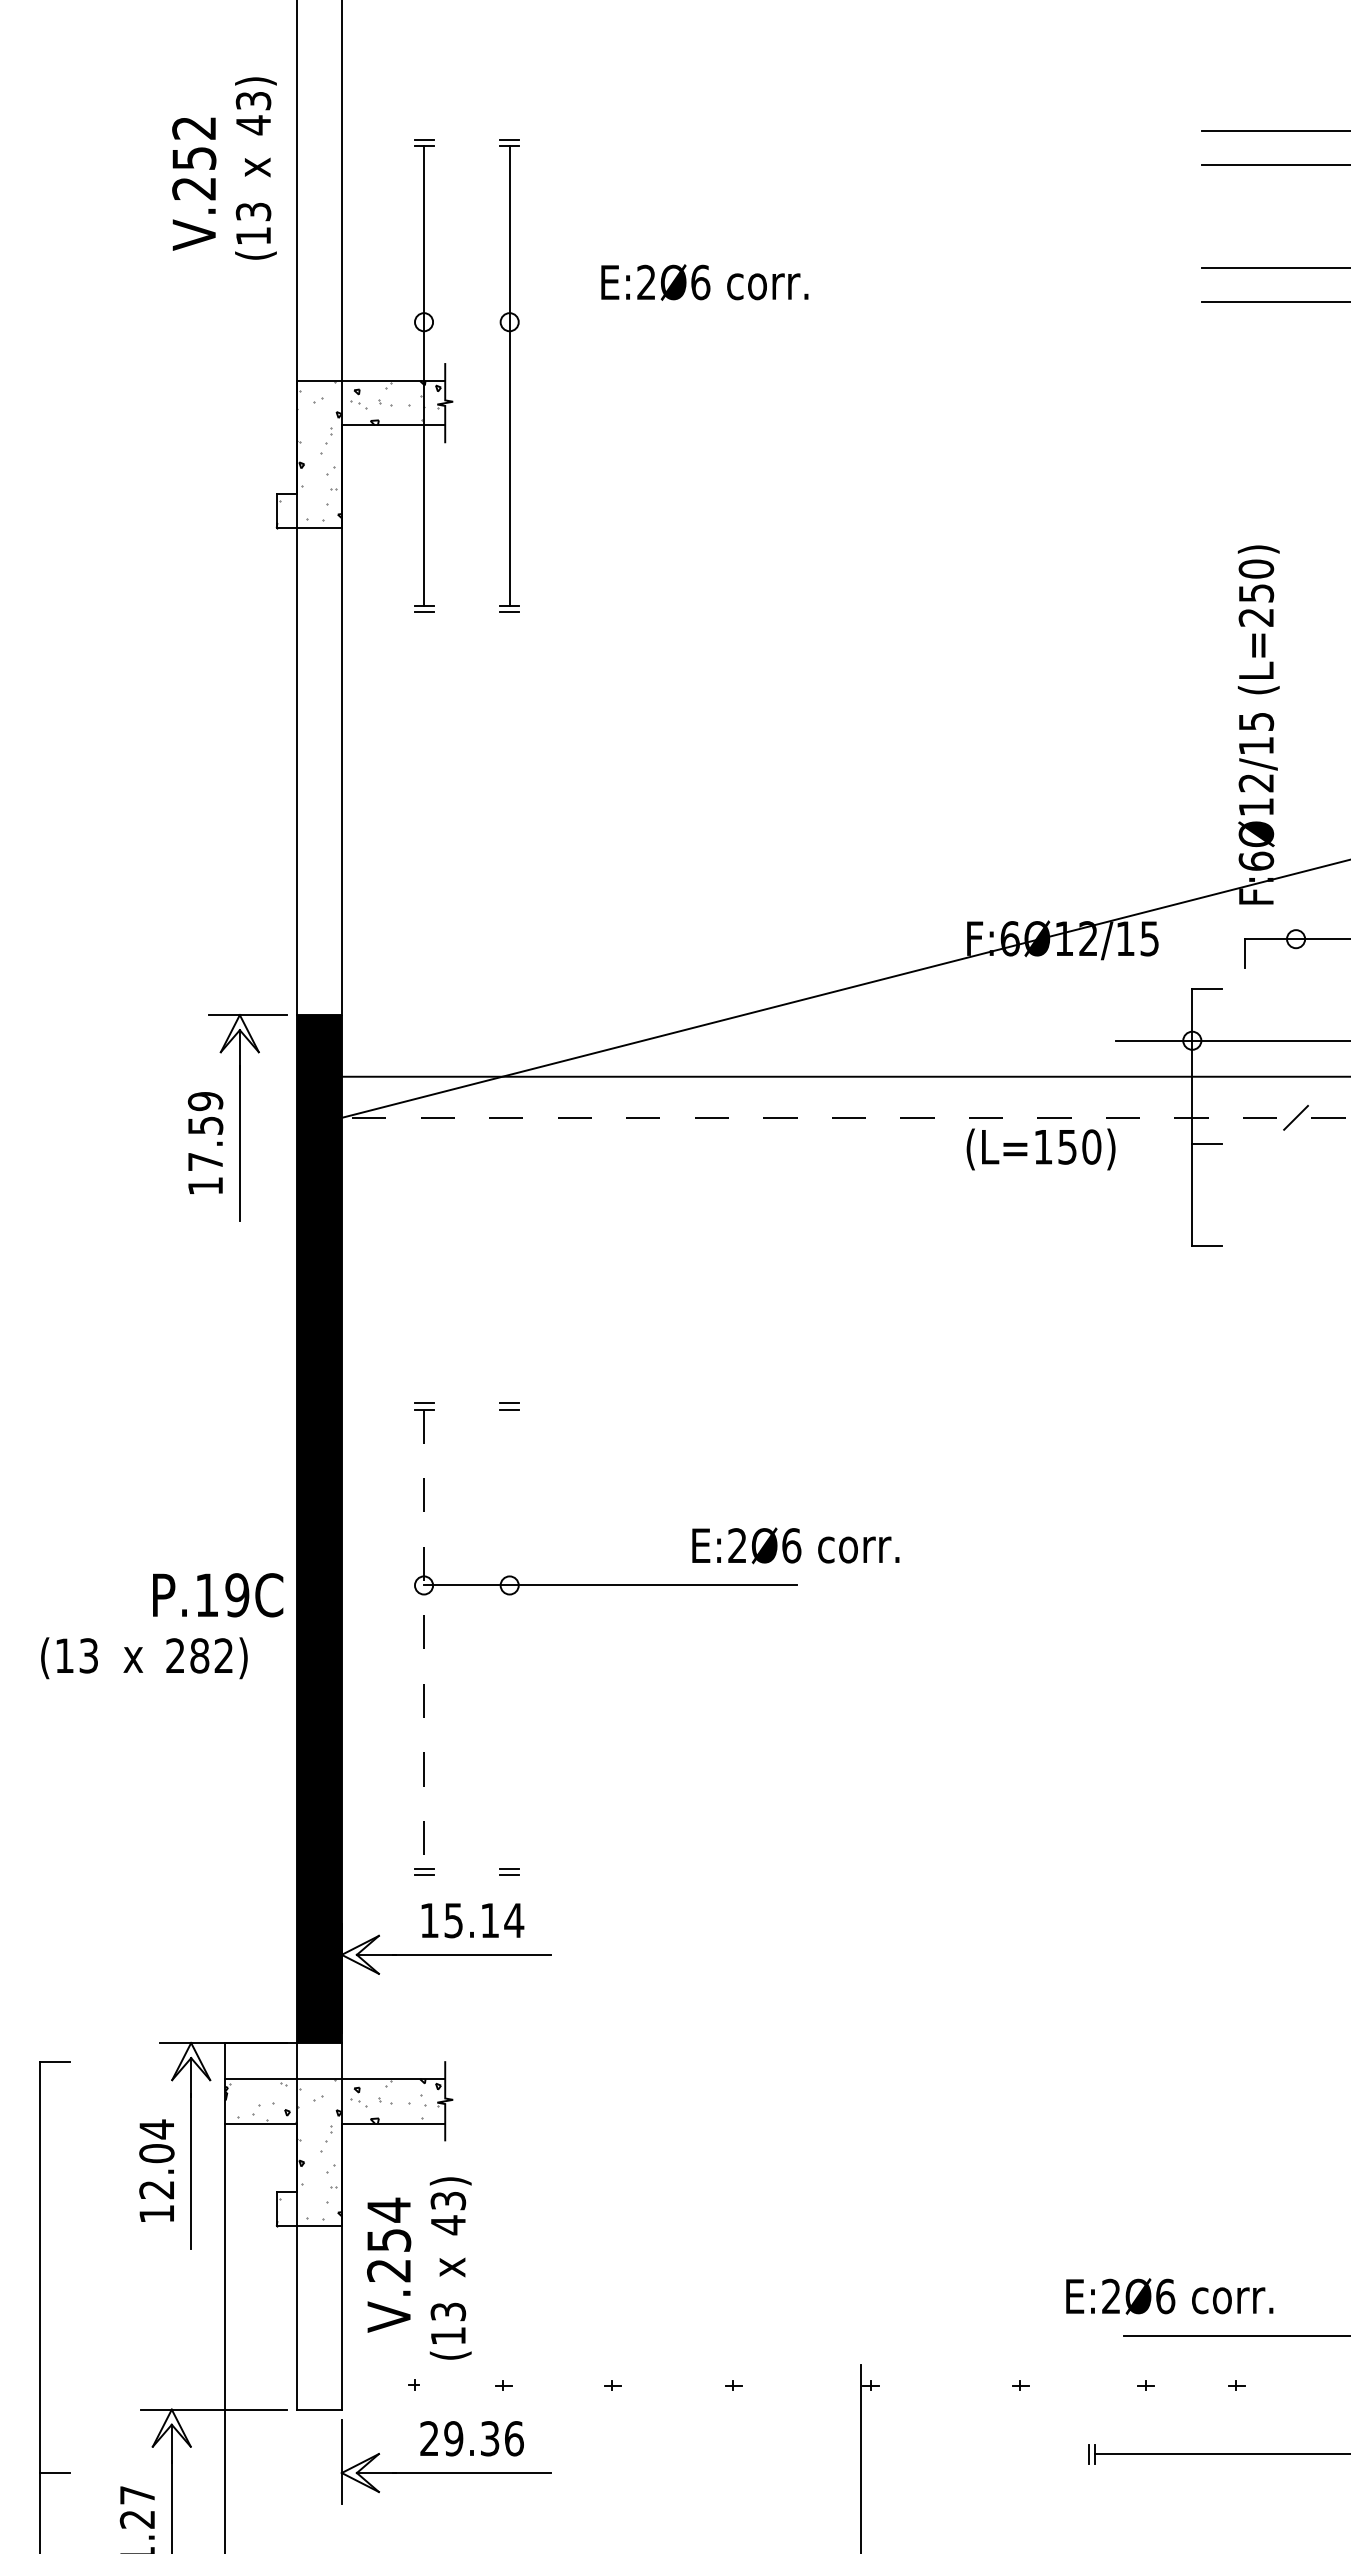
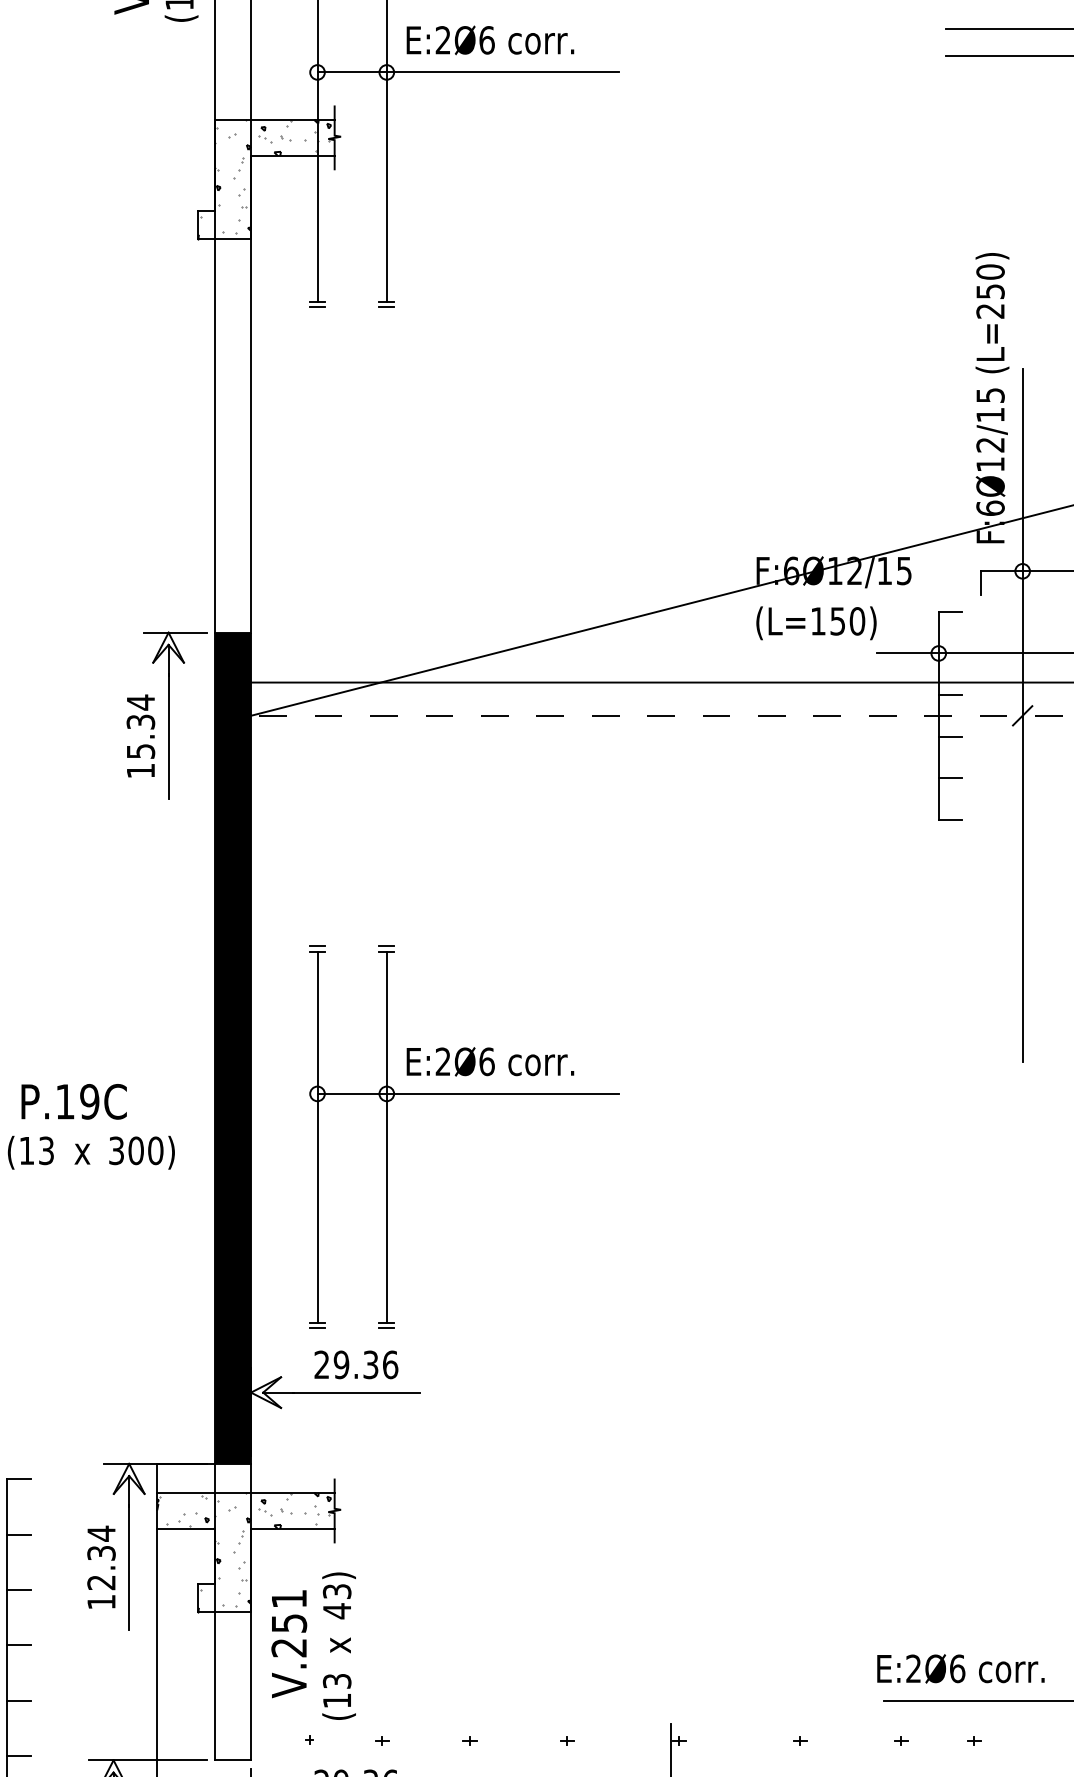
text: (704, 282) -> (490, 40), moved
line: (610, 322) -> (468, 72), added
line: (1206, 1092) -> (950, 695), added
line: (1296, 1117) -> (1023, 715), added
text: (205, 1131) -> (140, 726), 17.59 -> 15.34
text: (1040, 1149) -> (815, 623), moved
line: (1206, 1194) -> (950, 777), added
text: (795, 1545) -> (490, 1061), moved
text: (218, 1595) -> (74, 1102), moved
line: (509, 1638) -> (386, 1136), added
line: (424, 1639) -> (317, 1137), dashed -> solid
text: (199, 1655) -> (135, 1150), 282) -> 300)
text: (472, 1920) -> (356, 1364), 15.14 -> 29.36
line: (54, 2130) -> (18, 1534), added
text: (156, 2153) -> (101, 1553), 12.04 -> 12.34
line: (54, 2198) -> (18, 1589), added
text: (388, 2209) -> (288, 1598), V.254 -> V.251
line: (54, 2267) -> (18, 1645), added
text: (1169, 2296) -> (960, 1668), moved
line: (54, 2335) -> (18, 1700), added
line: (54, 2404) -> (18, 1756), added

